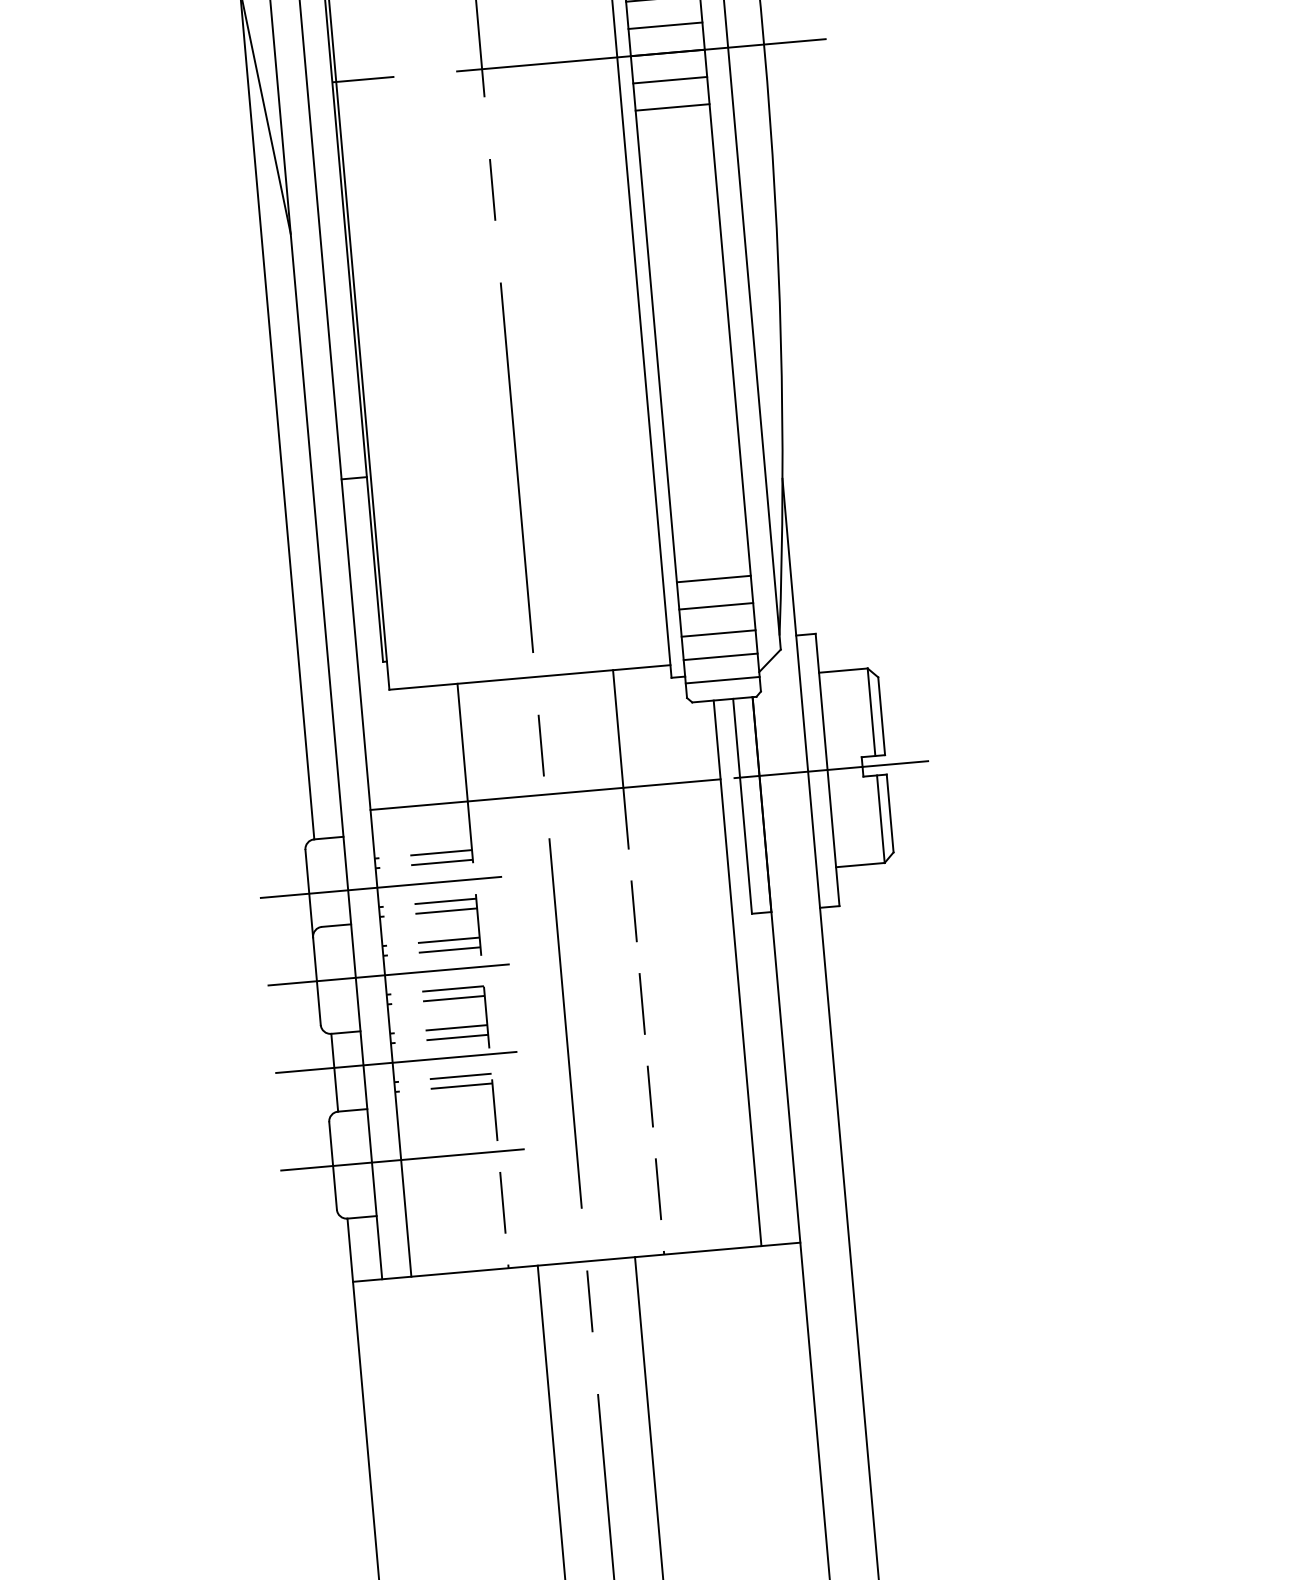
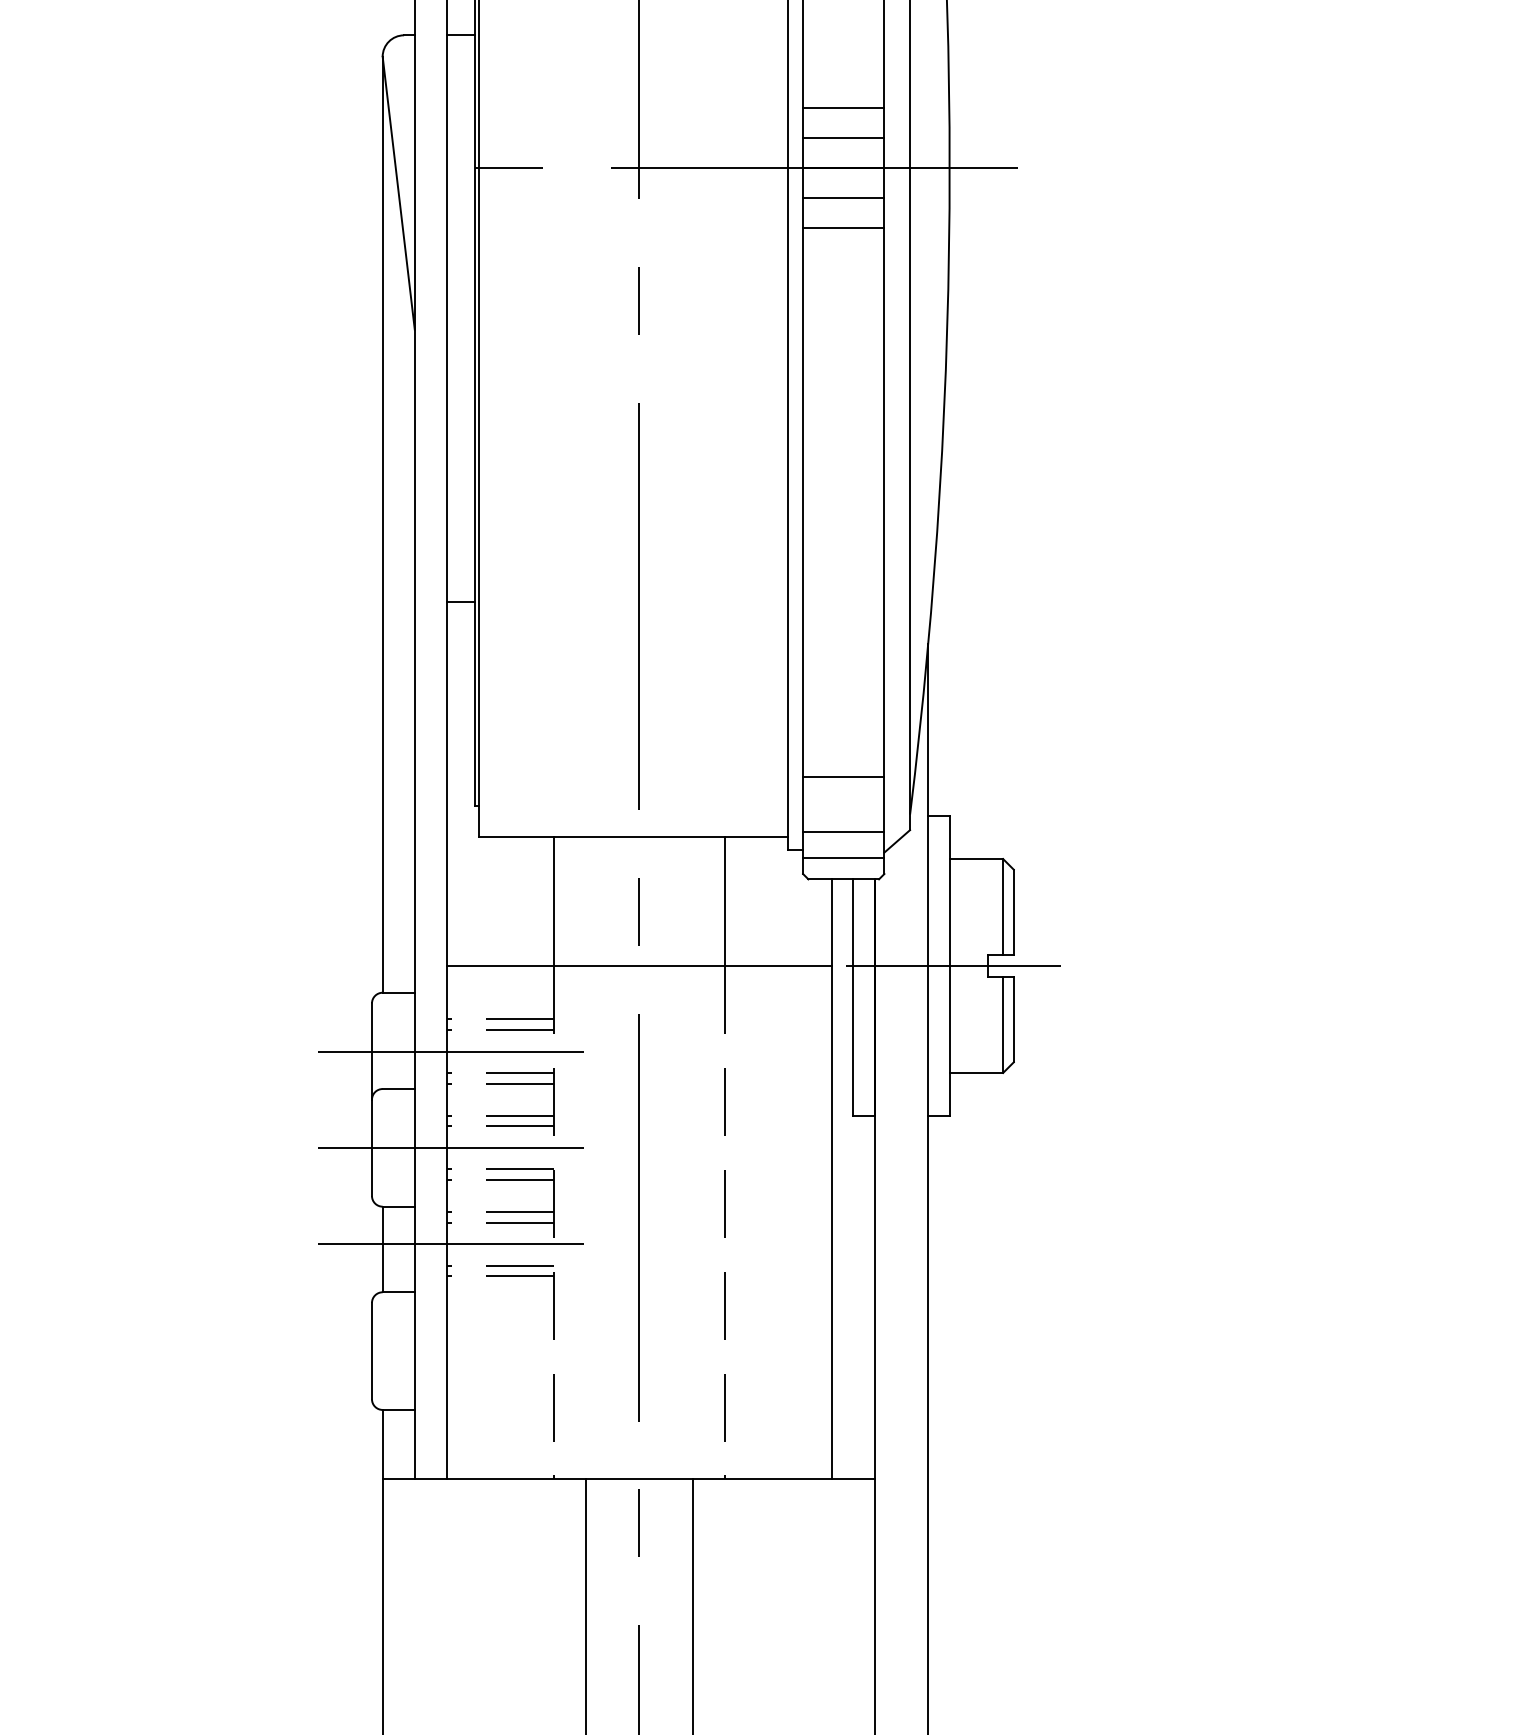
line: (713, 578) -> (843, 746), removed
line: (718, 633) -> (843, 806), removed
line: (401, 1160) -> (447, 1351), removed

